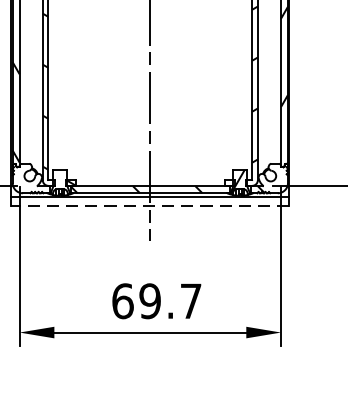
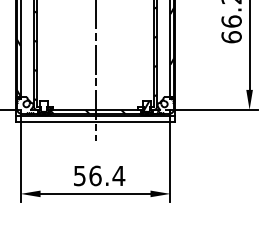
line: (150, 206) -> (95, 121), dashed -> solid
text: (157, 300) -> (99, 175), 69.7 -> 56.4

